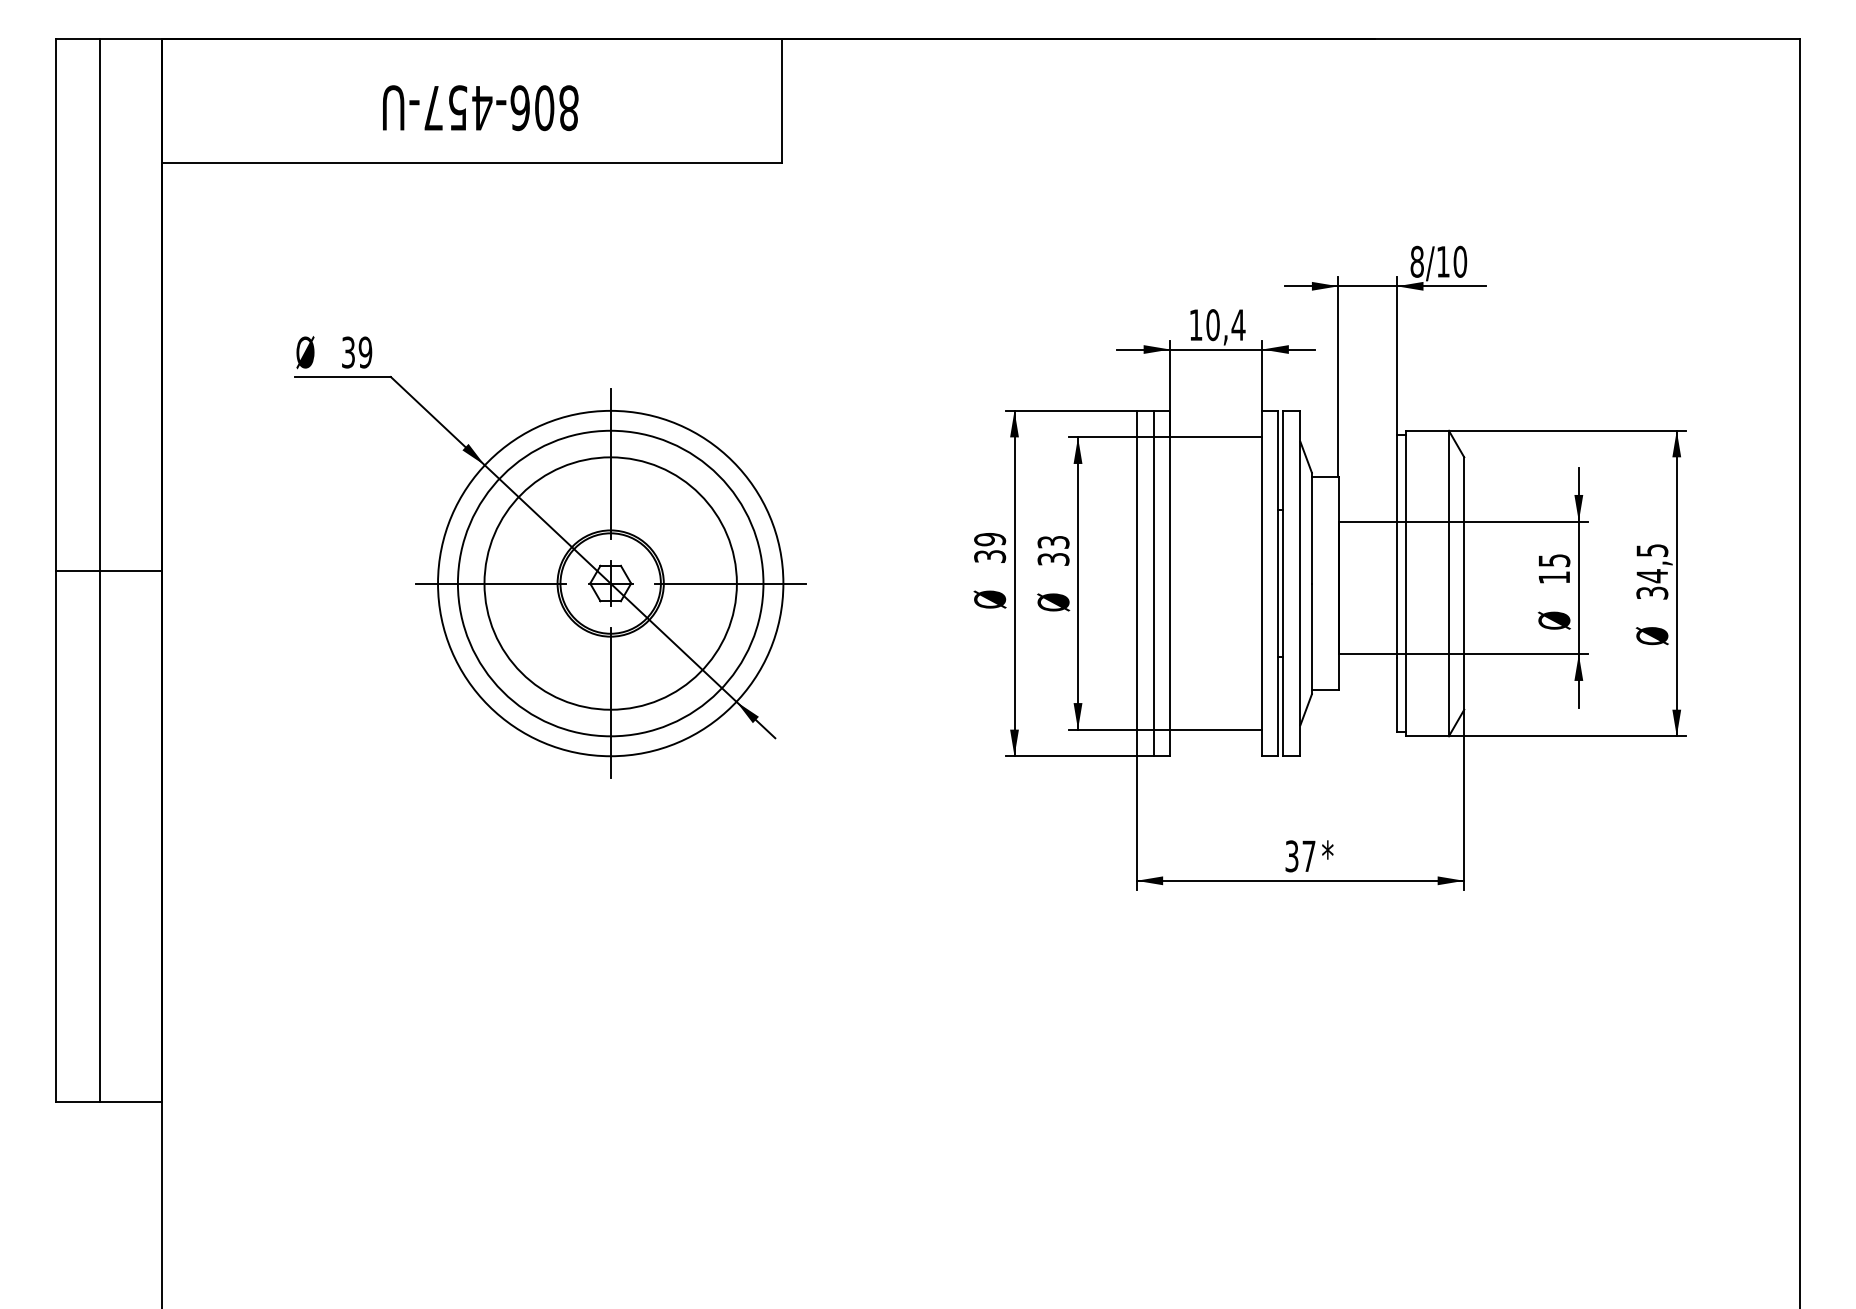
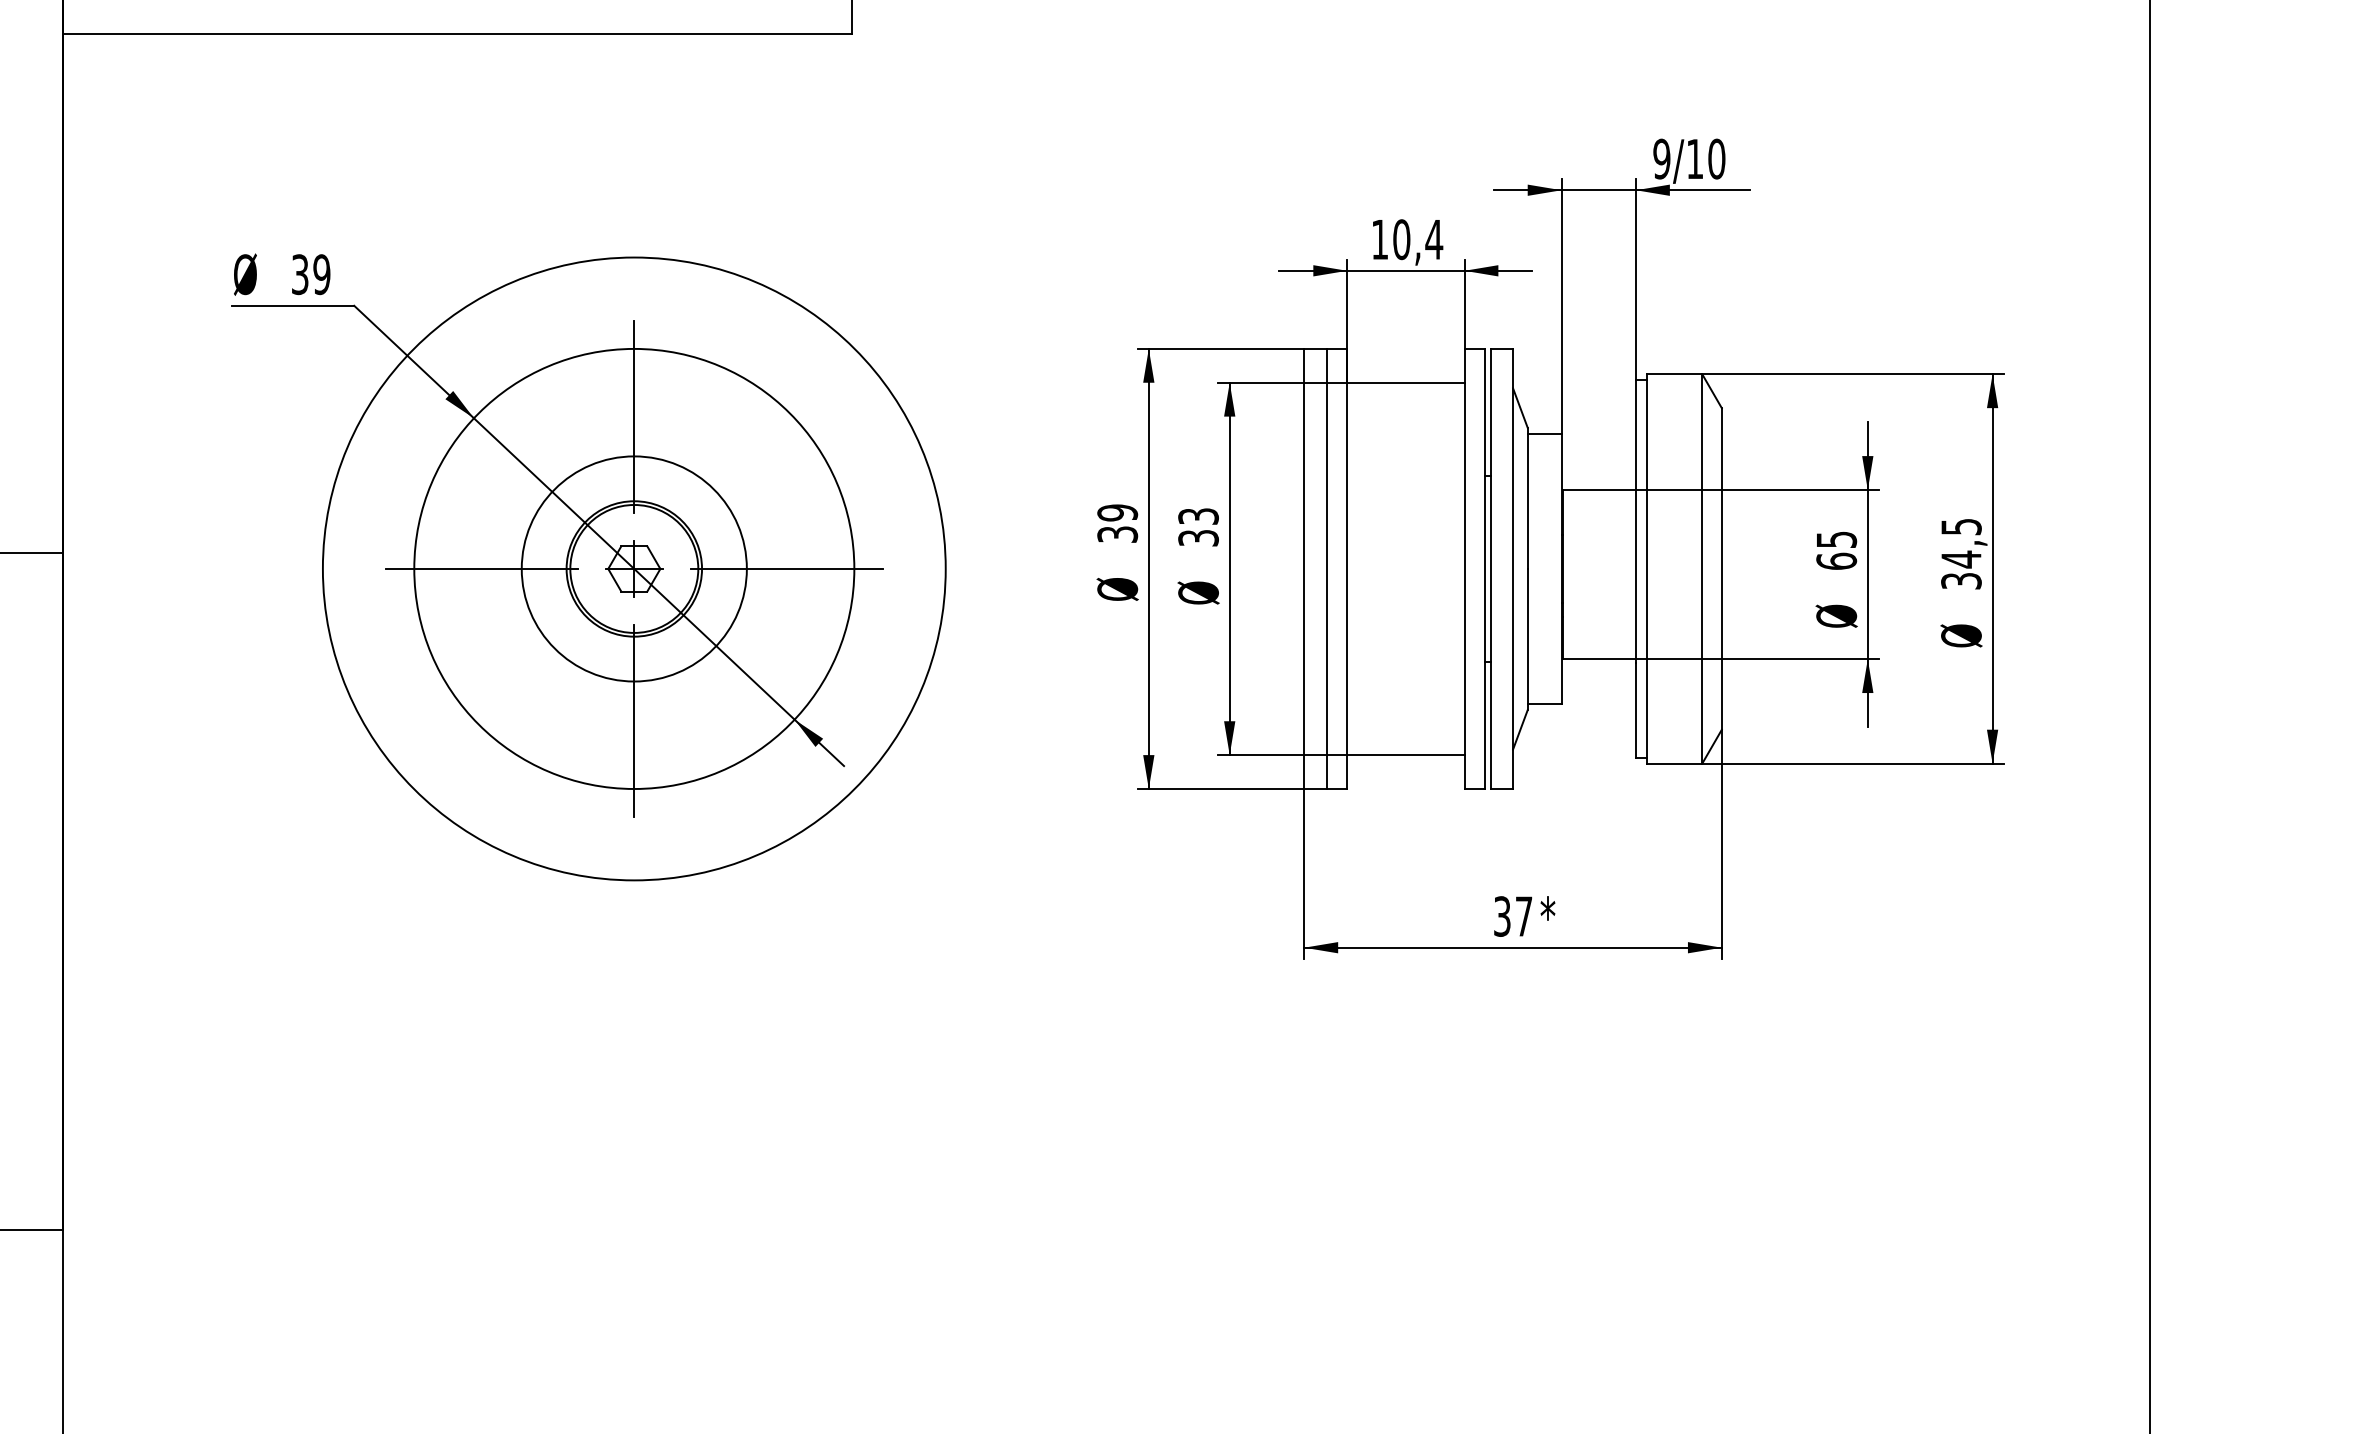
text: (1416, 261) -> (1660, 158), 8/10 -> 9/10
text: (1554, 577) -> (1836, 561), 15 -> 65
circle: (610, 583) -> (634, 568), size x0.7
circle: (610, 583) -> (634, 568), size x1.6

